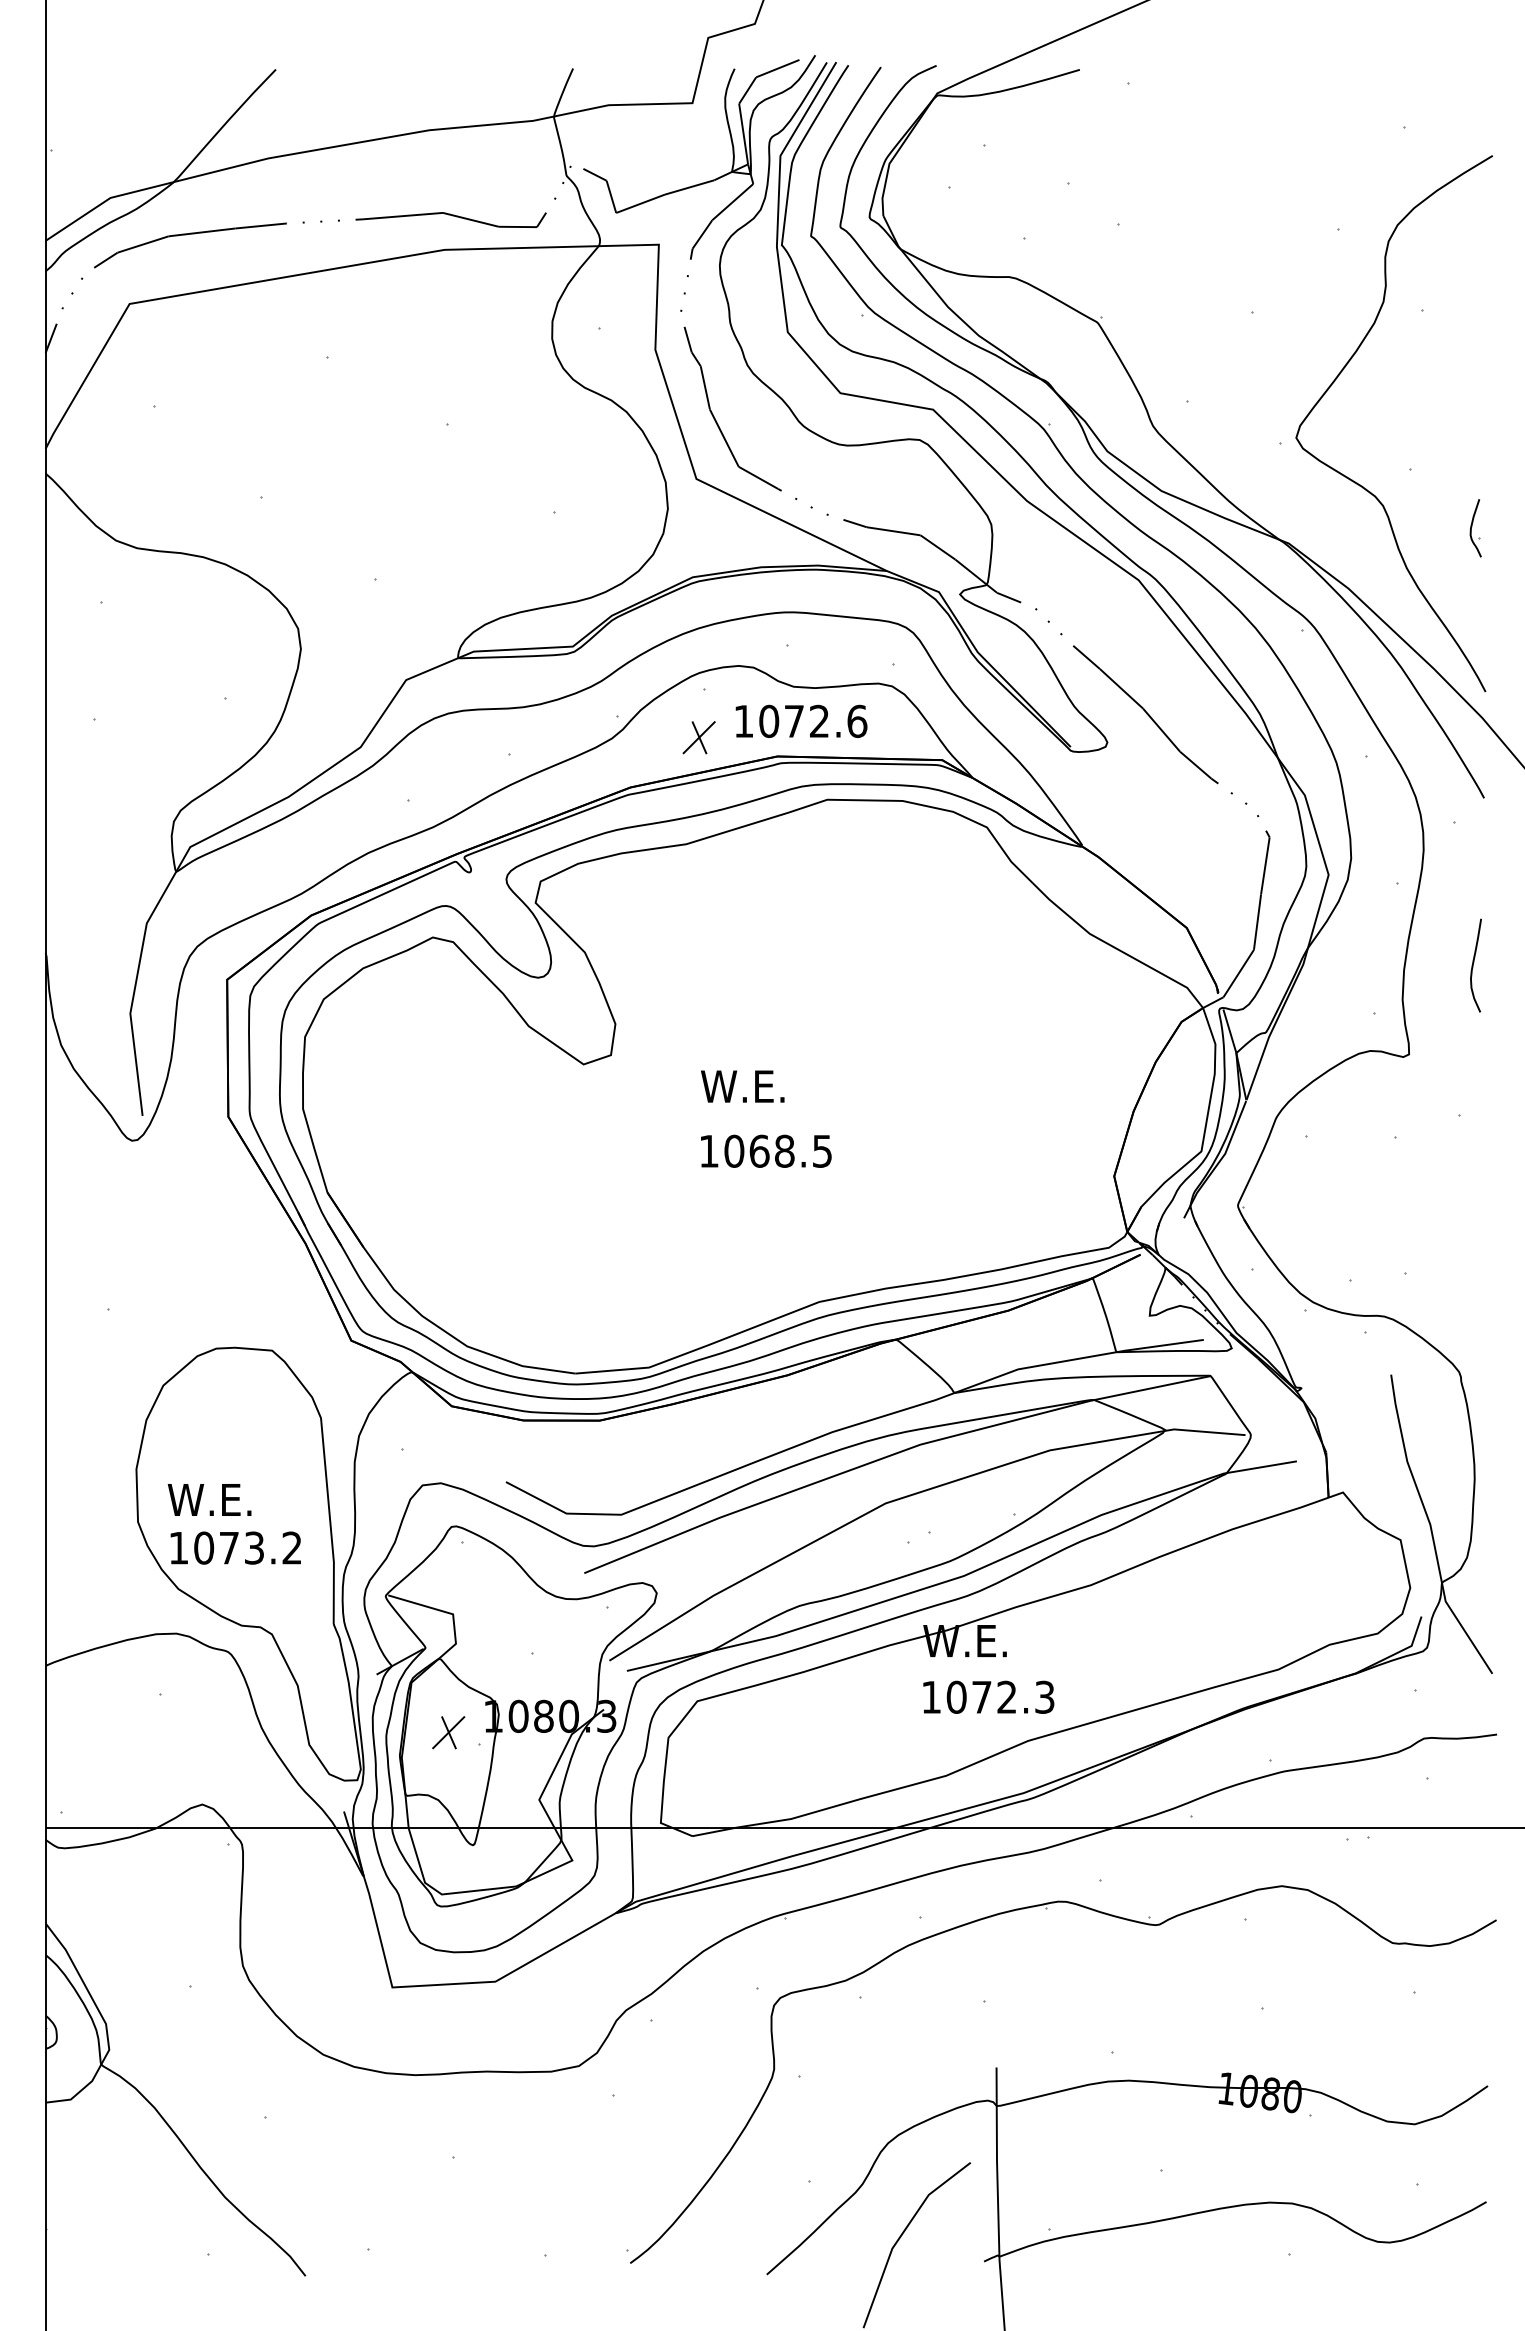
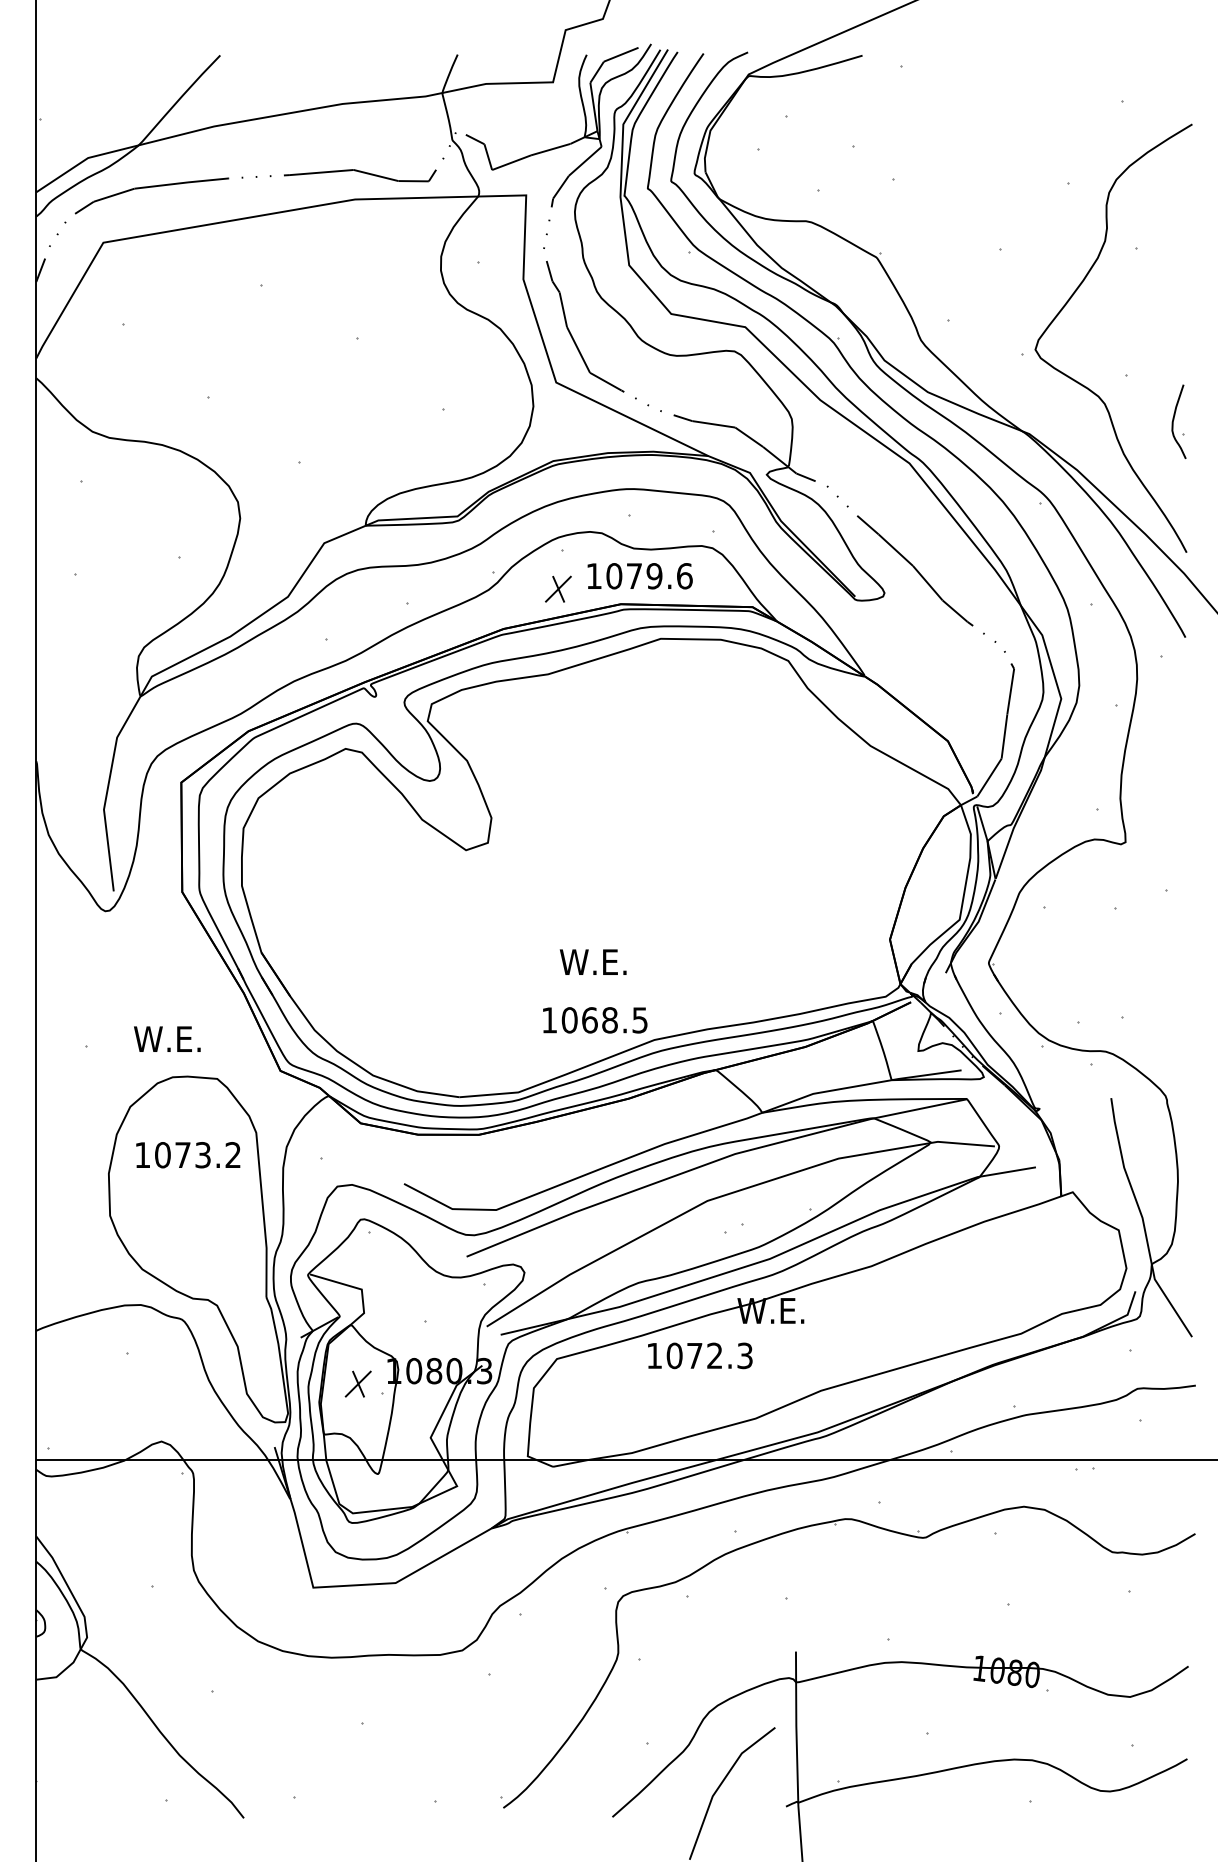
part: (1475, 528) -> (1178, 422), size x1.6
text: (819, 721) -> (654, 576), 1072.6 -> 1079.6
curve: (1473, 965) -> (1177, 771), removed
text: (742, 1086) -> (593, 962), moved
text: (766, 1150) -> (595, 1019), moved
text: (209, 1499) -> (167, 1038), moved
text: (235, 1547) -> (187, 1154), moved
text: (988, 1696) -> (700, 1355), moved

